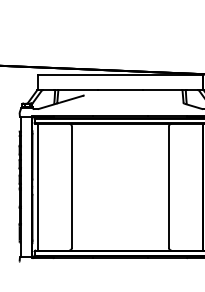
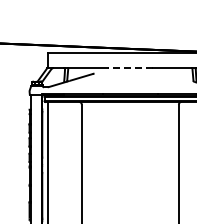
line: (119, 90) -> (129, 68), solid -> dashed

